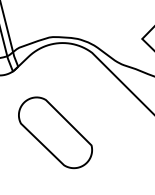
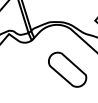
part: (55, 132) -> (67, 69), moved

